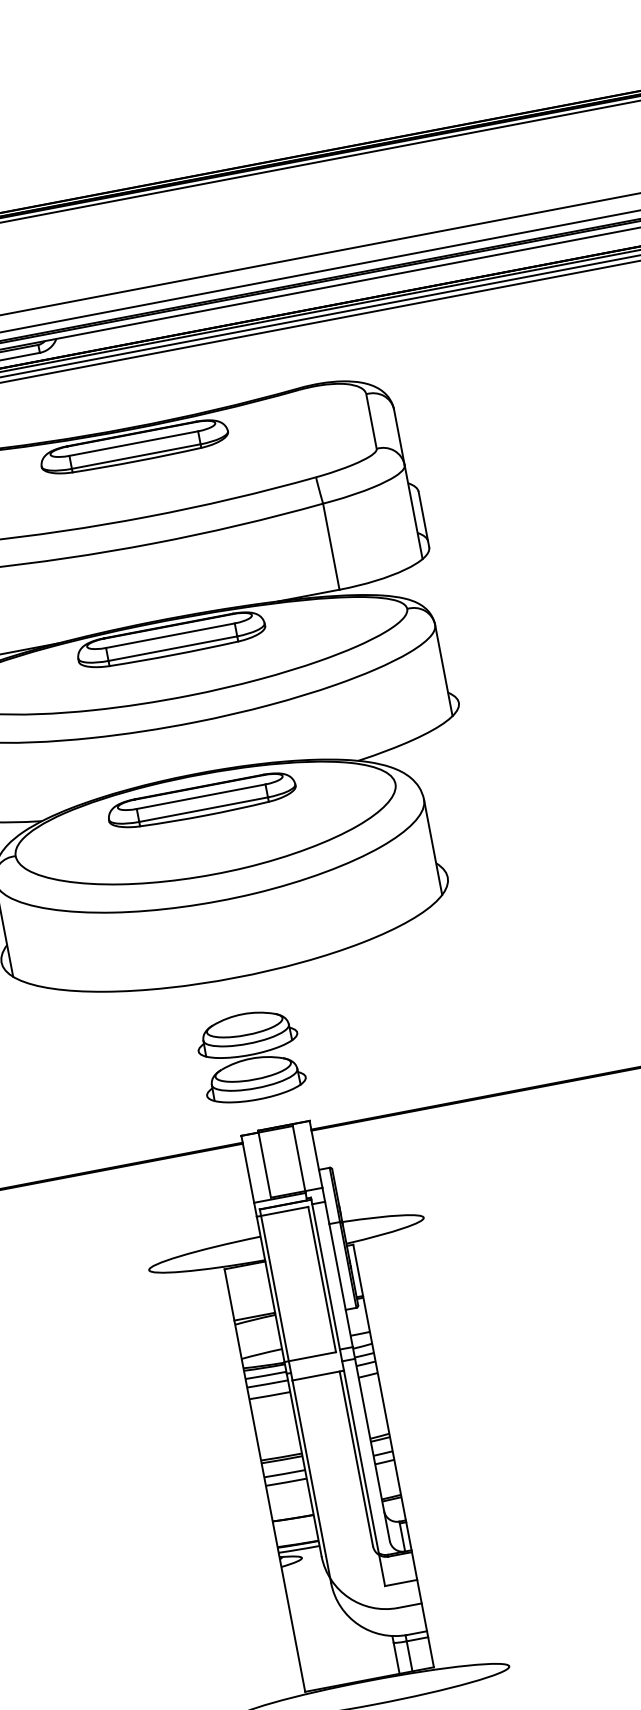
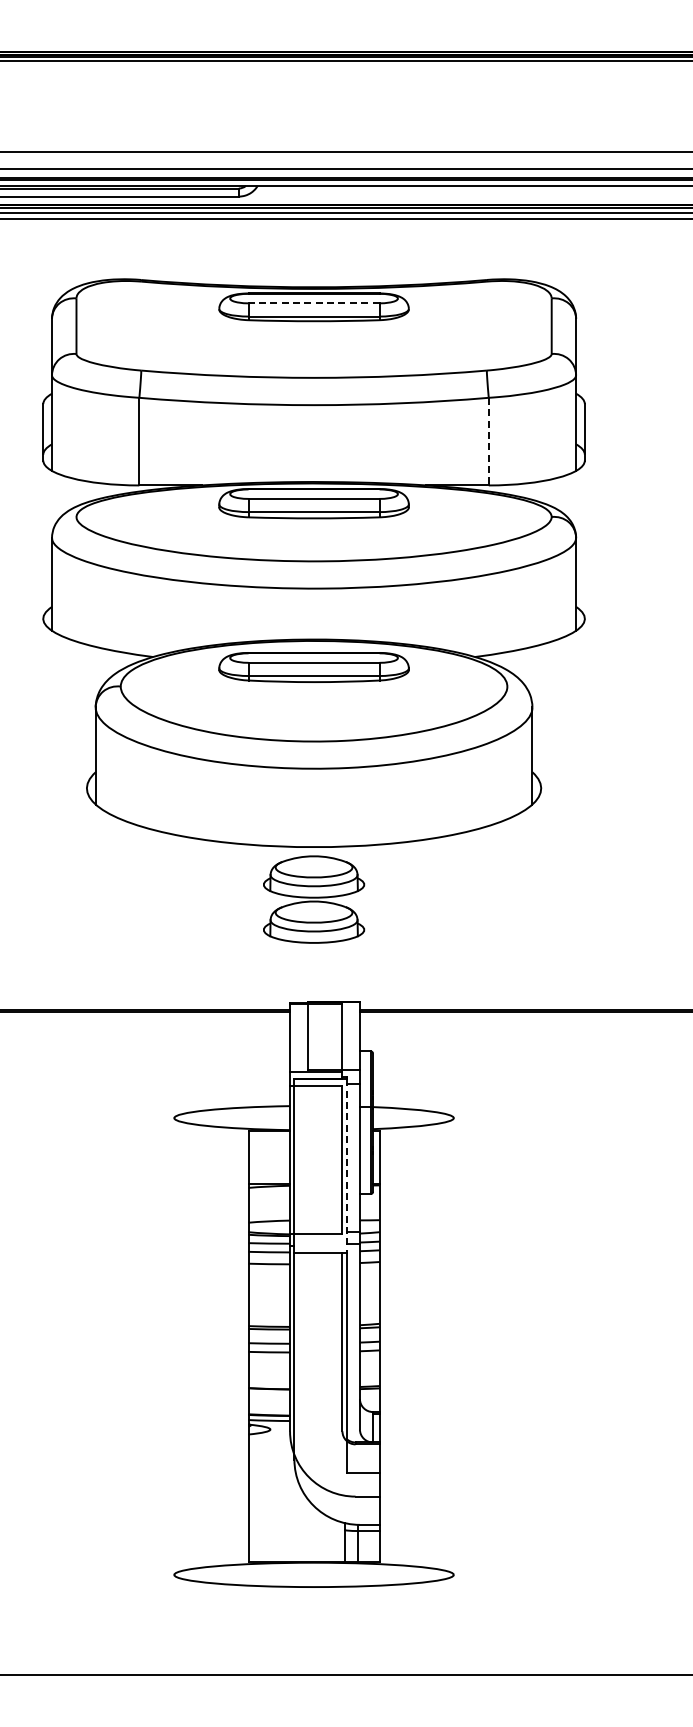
line: (134, 443) -> (314, 303), solid -> dashed
line: (331, 546) -> (488, 441), solid -> dashed
part: (251, 1056) -> (314, 899), moved
line: (327, 1285) -> (346, 1166), solid -> dashed

